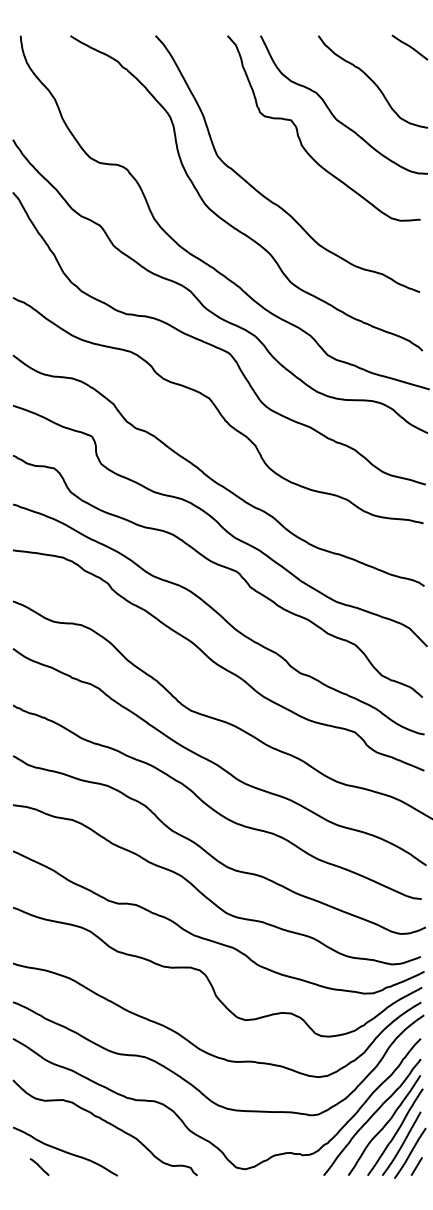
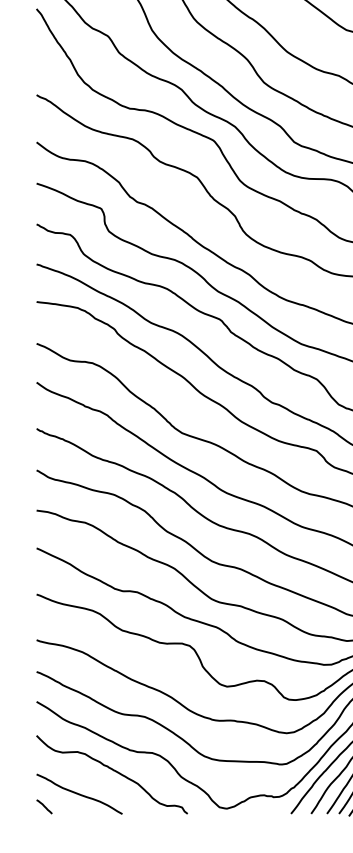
curve: (39, 1166) -> (44, 806), moved

